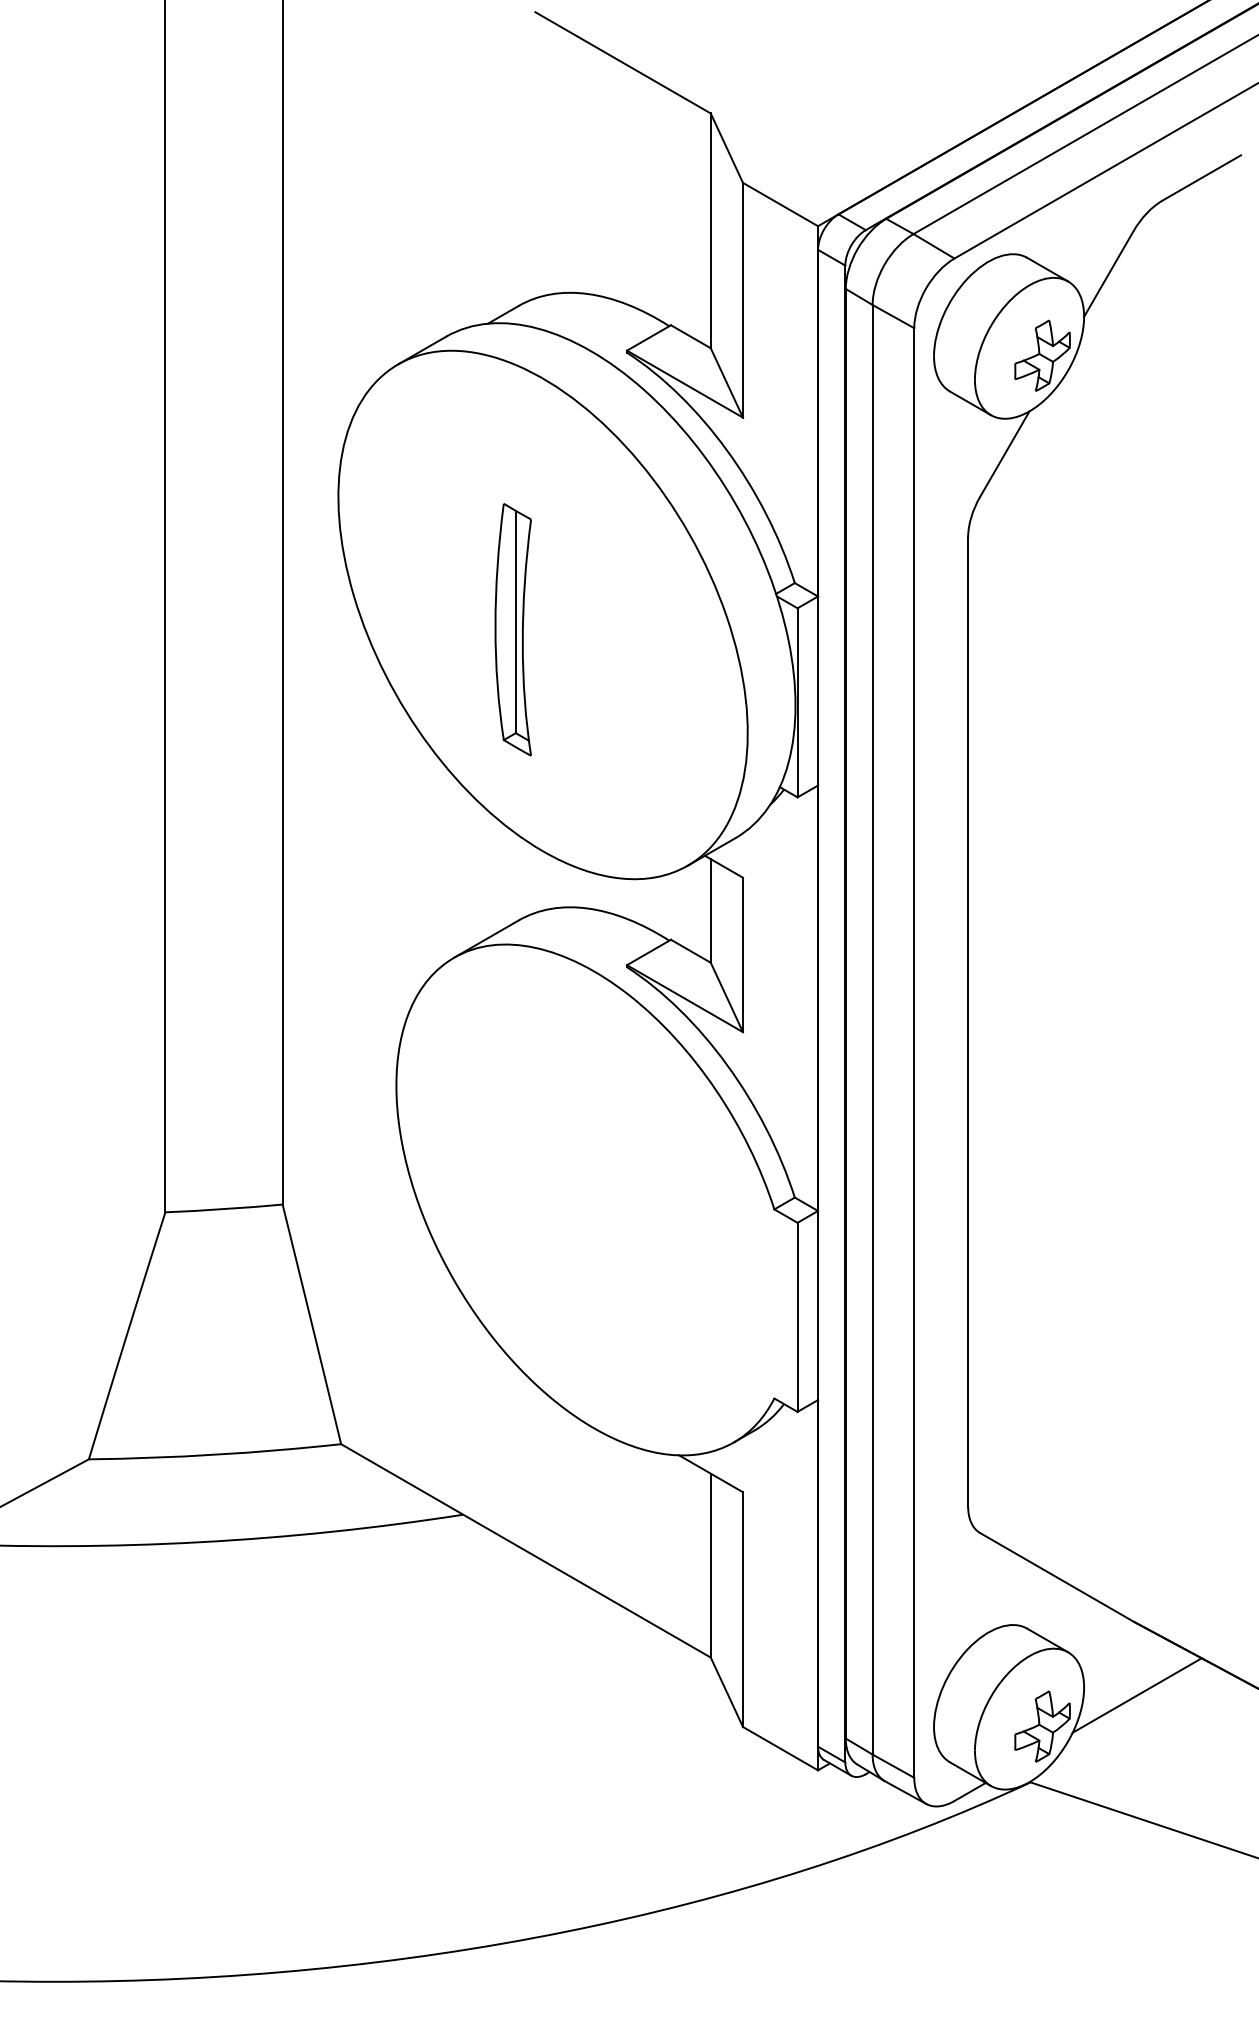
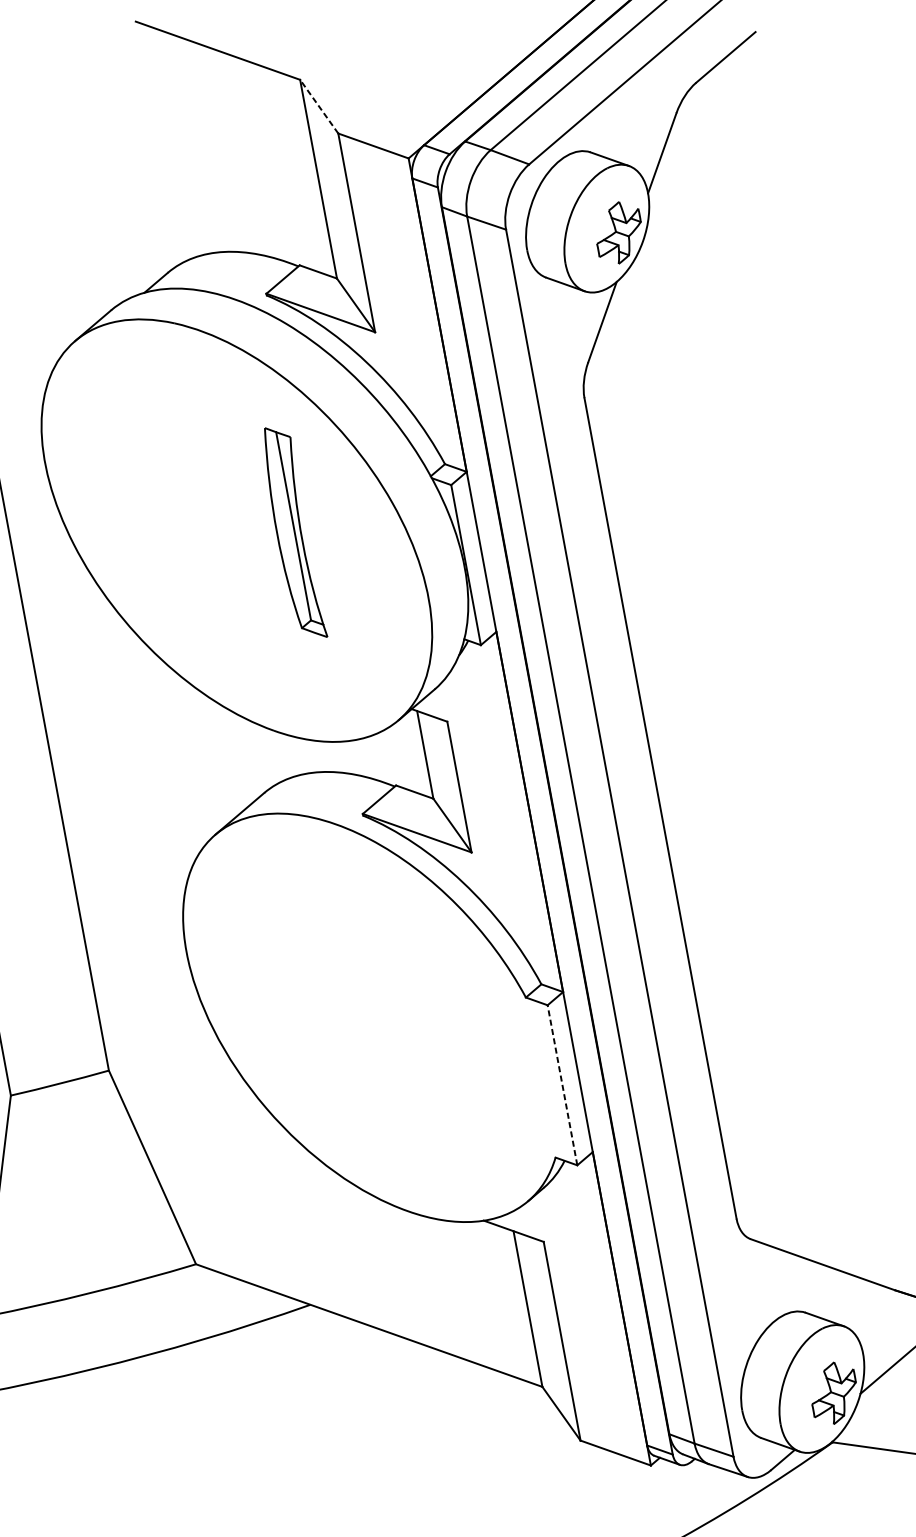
line: (726, 147) -> (318, 106), solid -> dashed
part: (512, 629) -> (291, 533), moved
line: (797, 1317) -> (562, 1085), solid -> dashed

